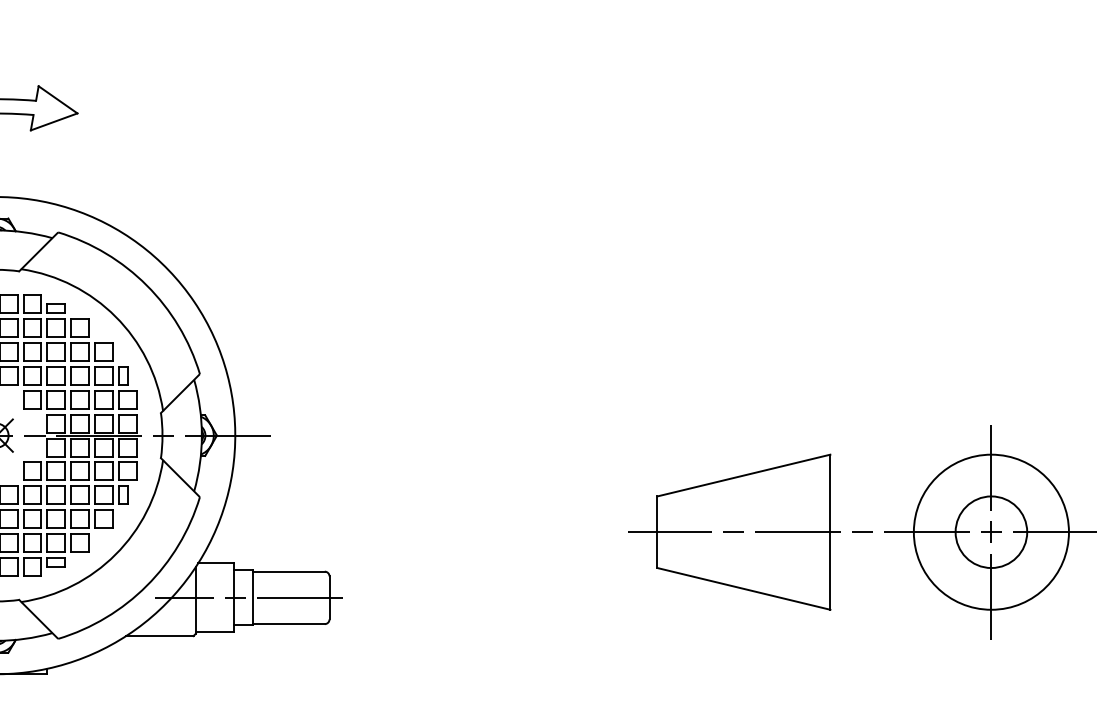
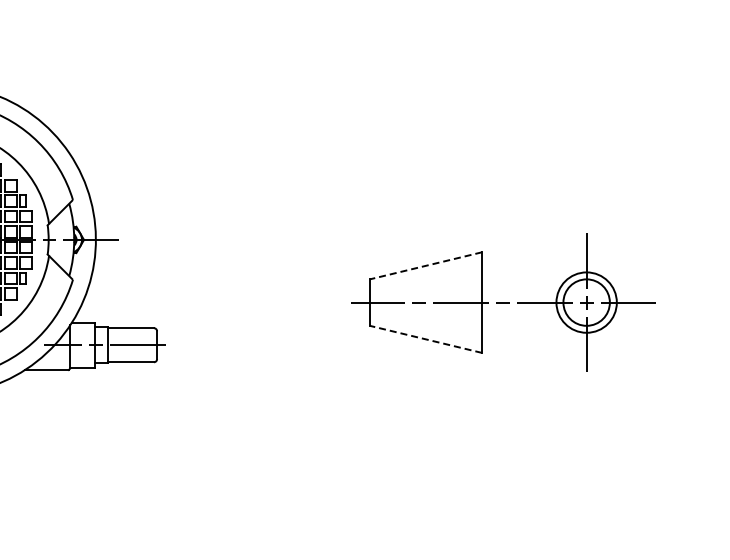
line: (743, 475) -> (425, 265), solid -> dashed
circle: (991, 532) -> (586, 302), size x0.6
line: (743, 589) -> (425, 339), solid -> dashed

